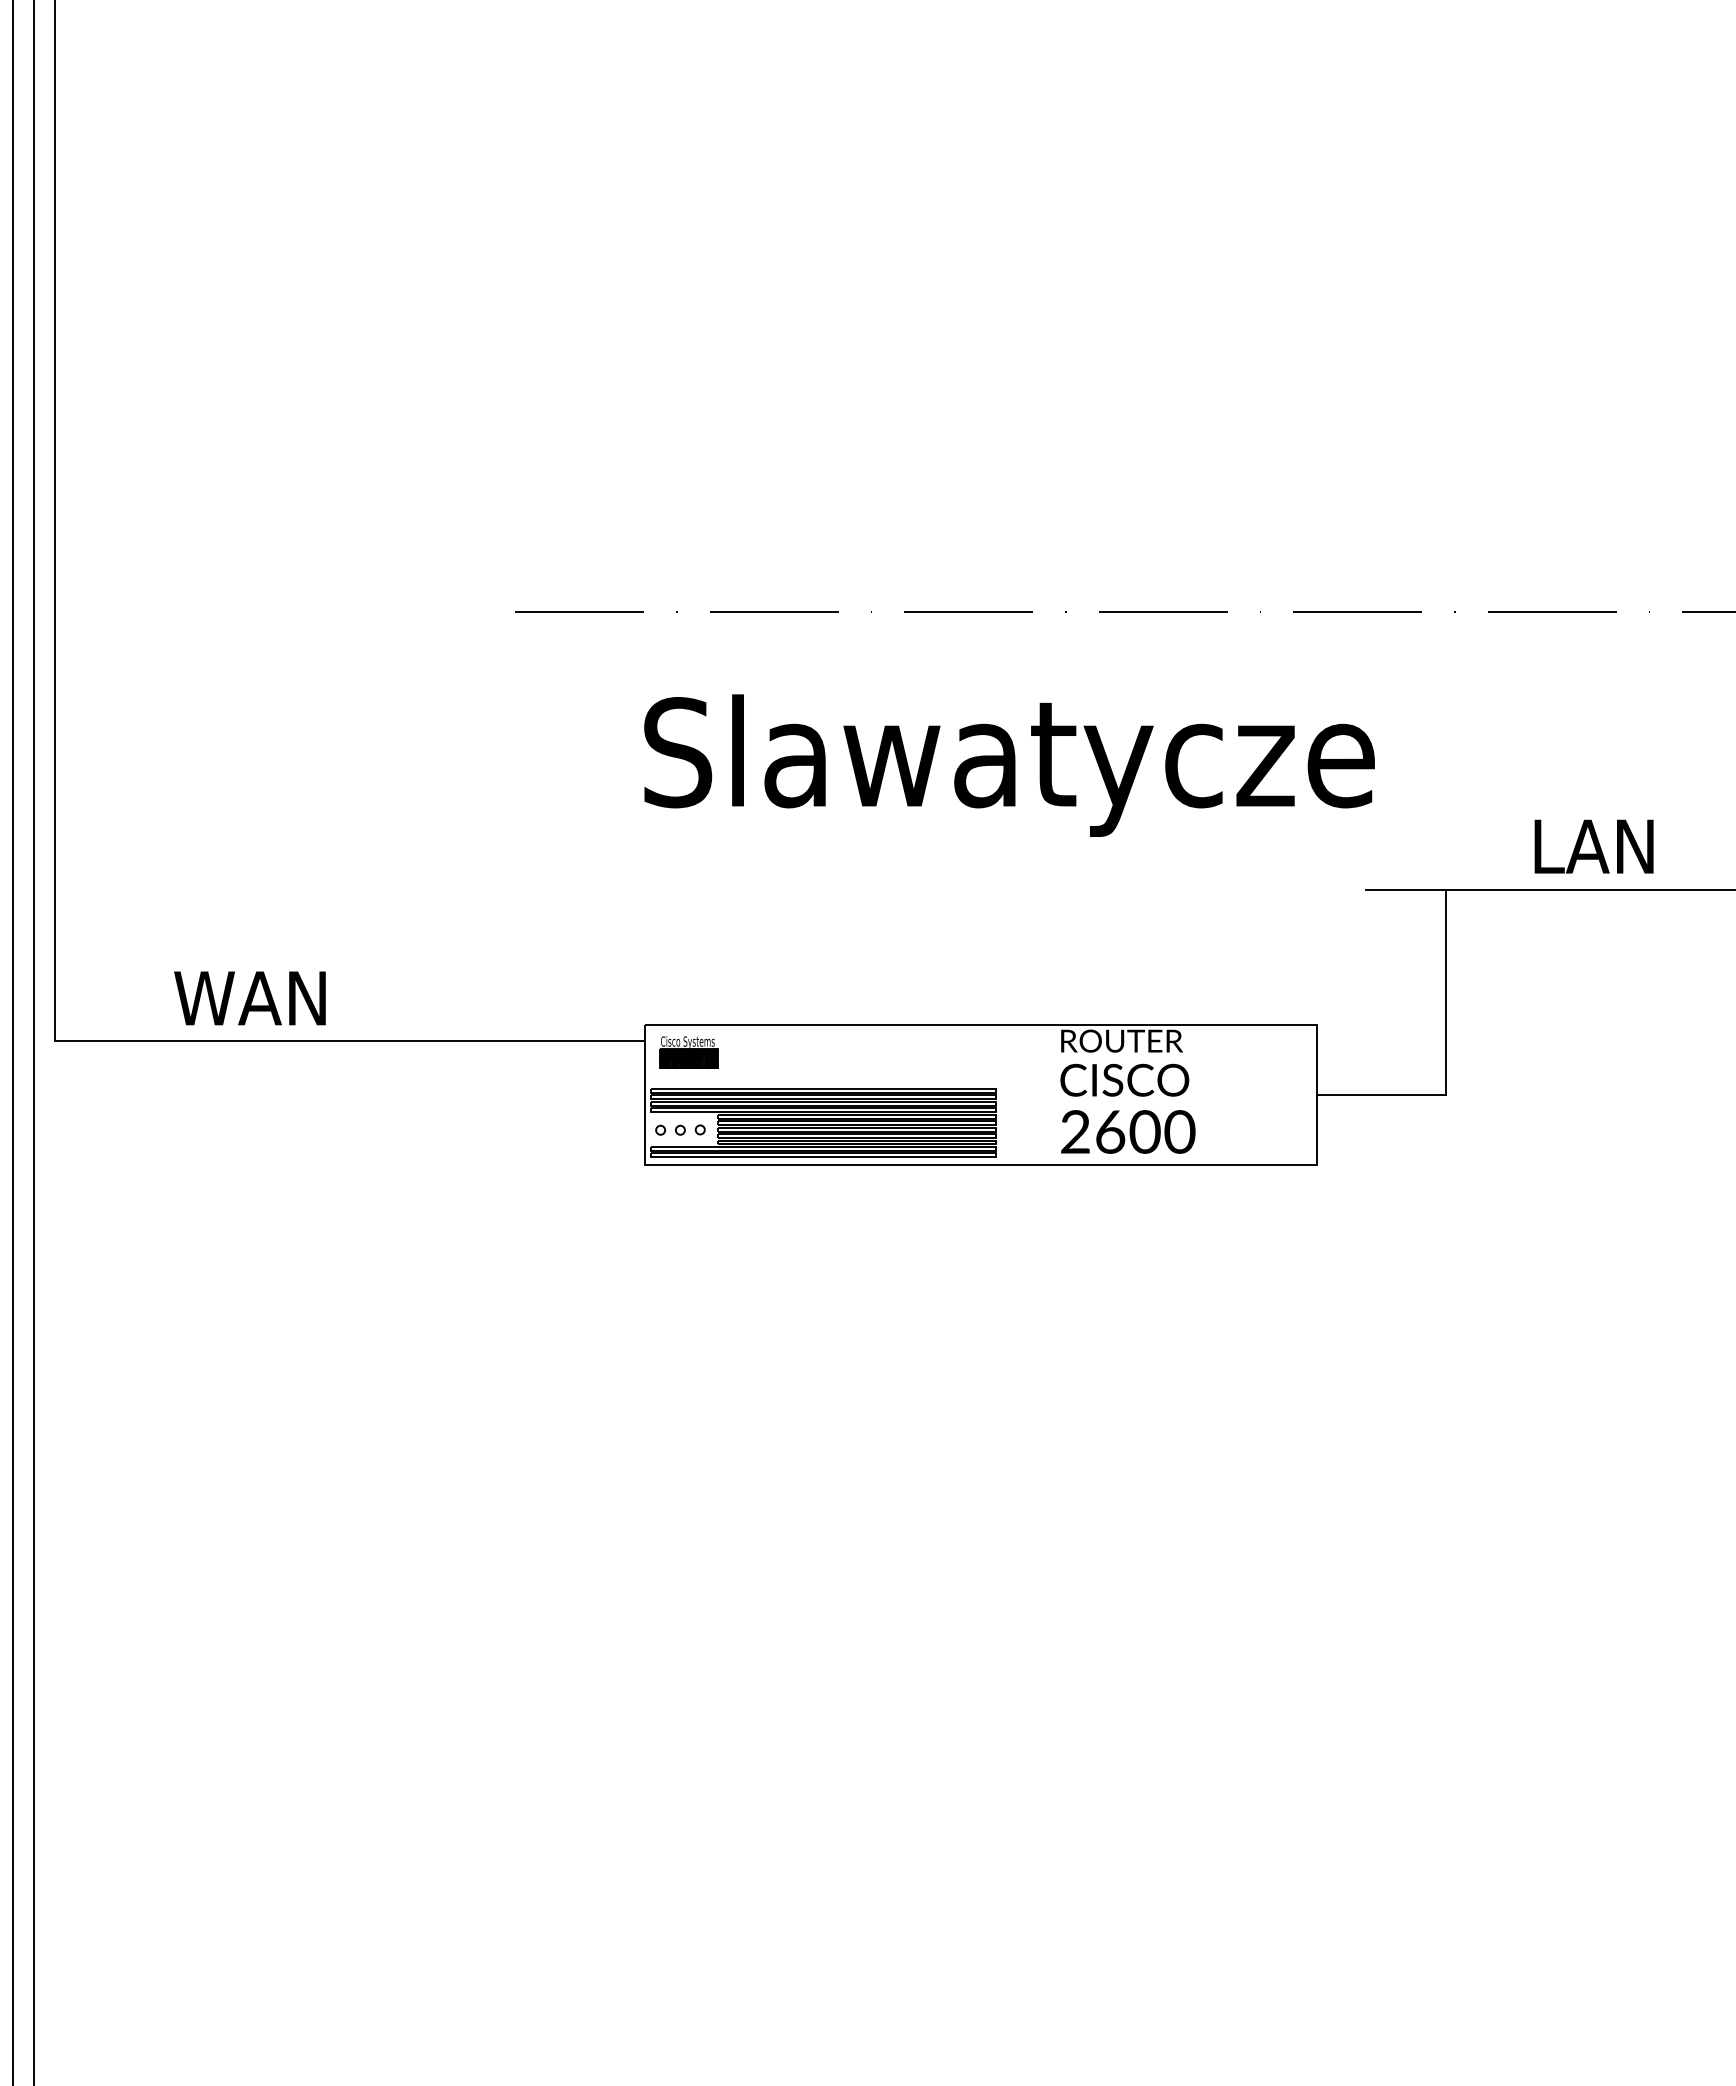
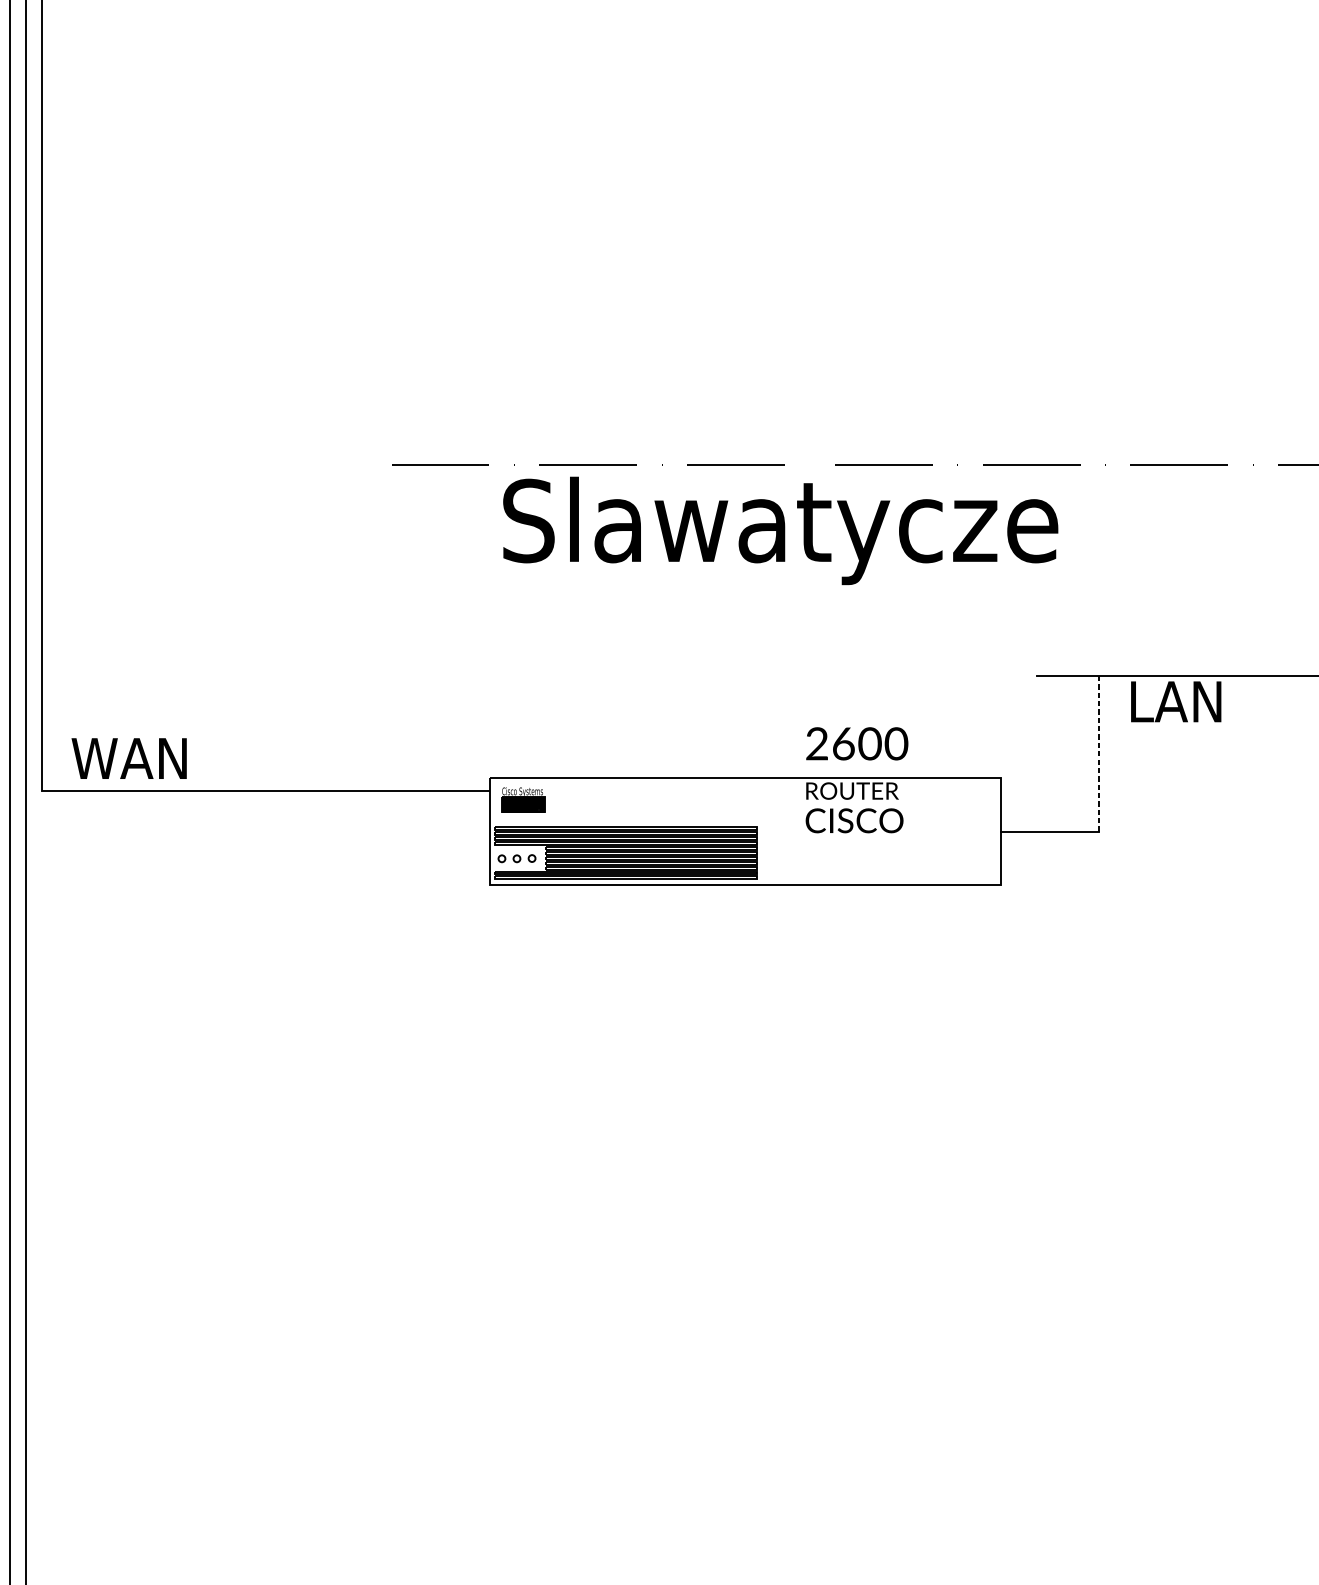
text: (1009, 765) -> (780, 530), moved
text: (1593, 846) -> (1175, 701), moved
line: (1445, 992) -> (1098, 754), solid -> dashed
text: (249, 998) -> (128, 758), moved
text: (1128, 1131) -> (857, 743), moved

